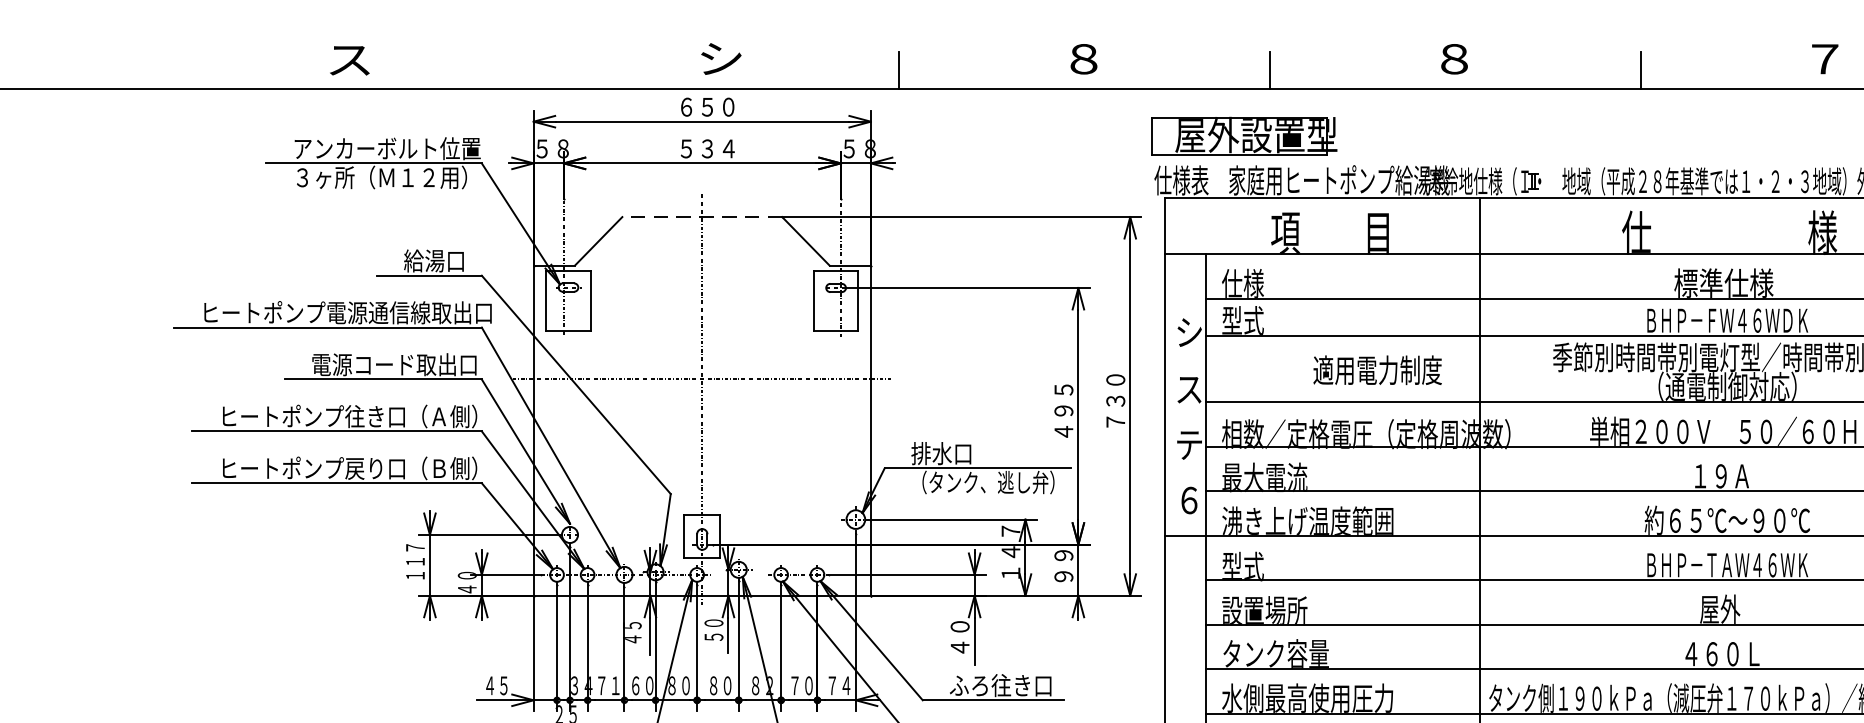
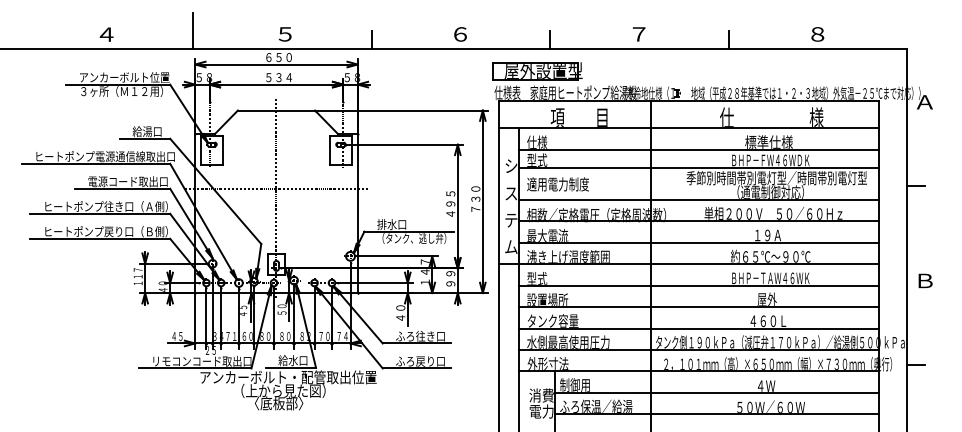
line: (528, 51) -> (192, 30), added
text: (720, 57) -> (285, 33), シ -> ５
text: (349, 59) -> (106, 34), ス -> ４
text: (1083, 59) -> (460, 34), ８ -> ６
text: (1453, 59) -> (638, 34), ８ -> ７
text: (1824, 59) -> (817, 34), ７ -> ８
line: (702, 217) -> (276, 110), dashed -> solid
text: (1376, 370) -> (557, 184), moved
text: (1189, 499) -> (511, 246), ６ -> ム

